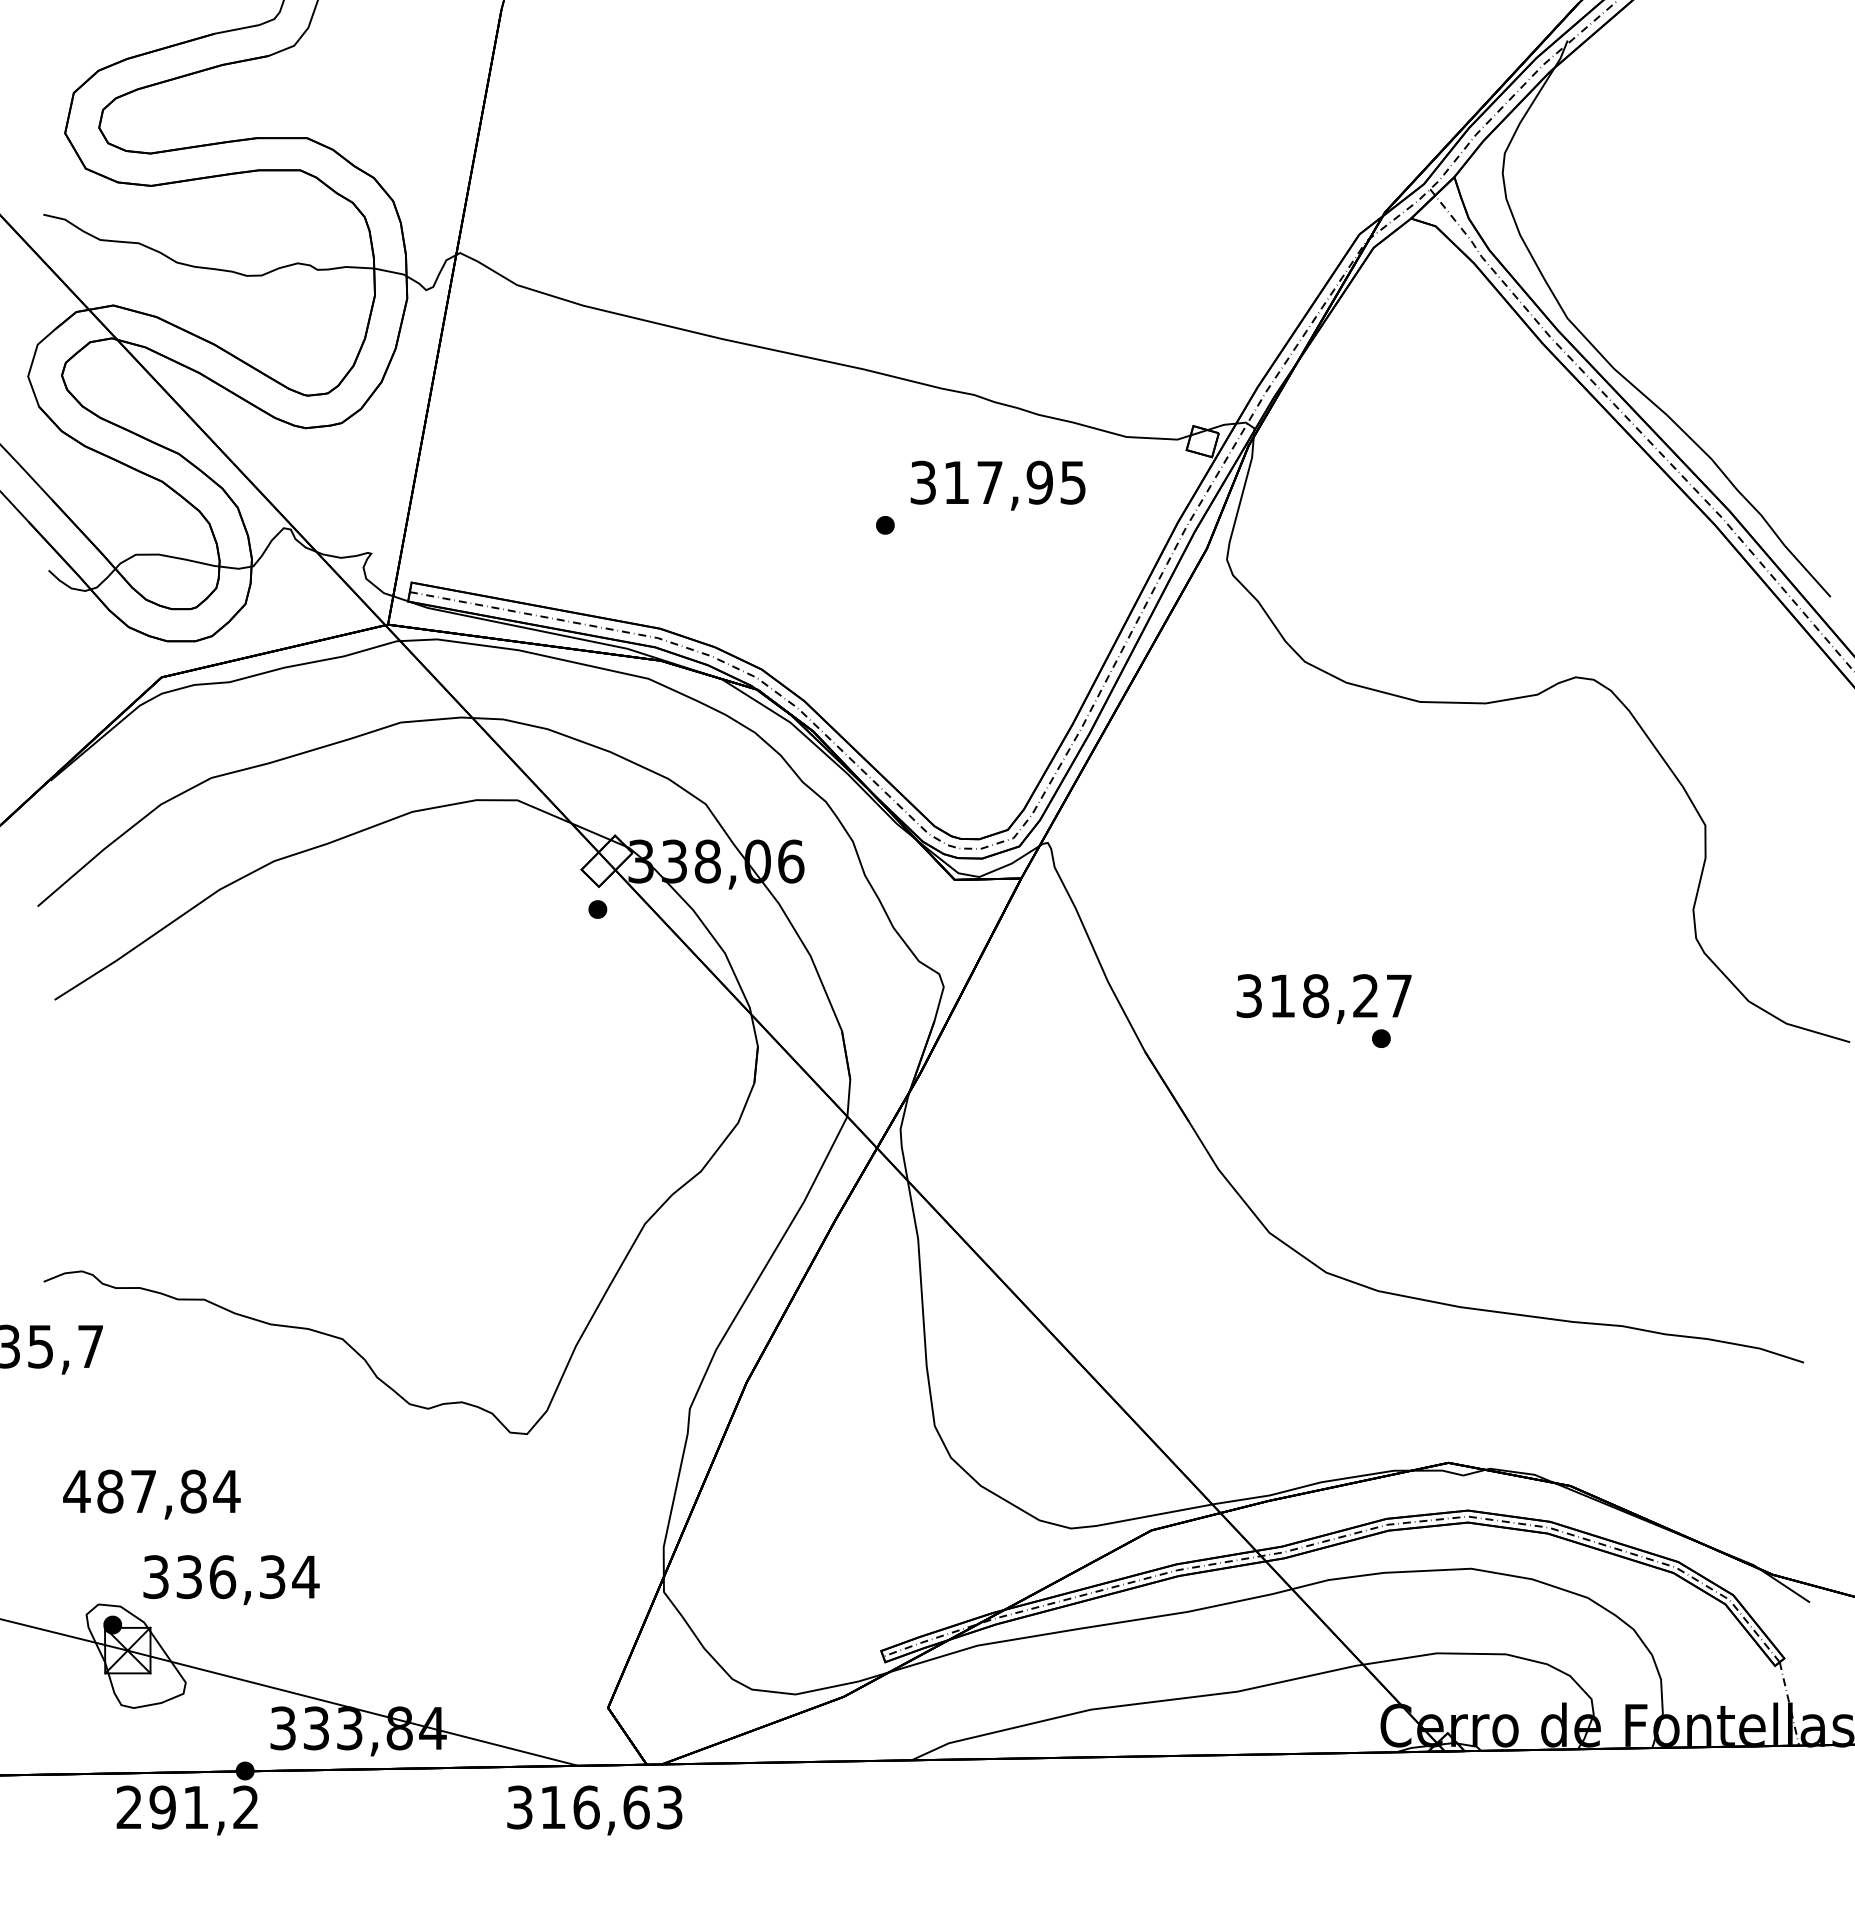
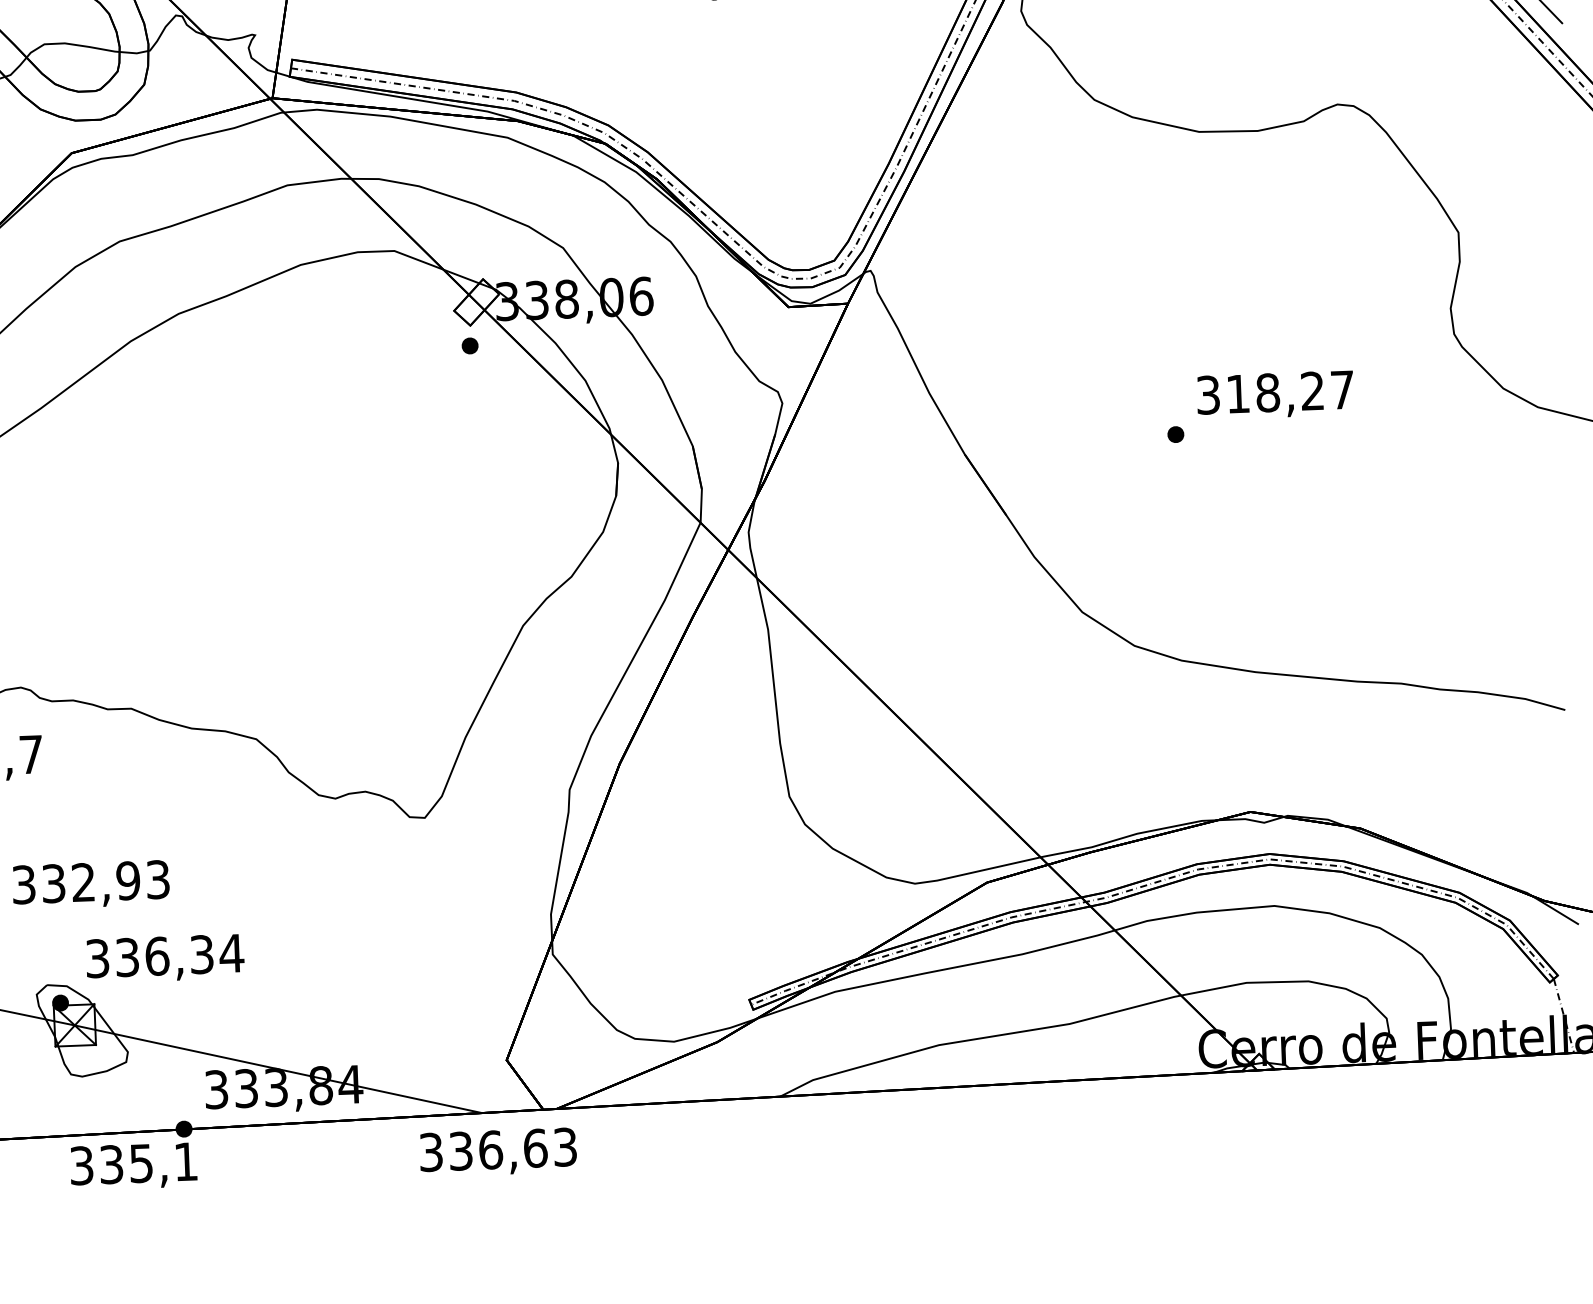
text: (1323, 998) -> (1274, 394), moved
text: (151, 1491) -> (90, 882), 487,84 -> 332,93
text: (186, 1807) -> (132, 1163), 291,2 -> 335,1
text: (552, 1807) -> (460, 1151), 316,63 -> 336,63

